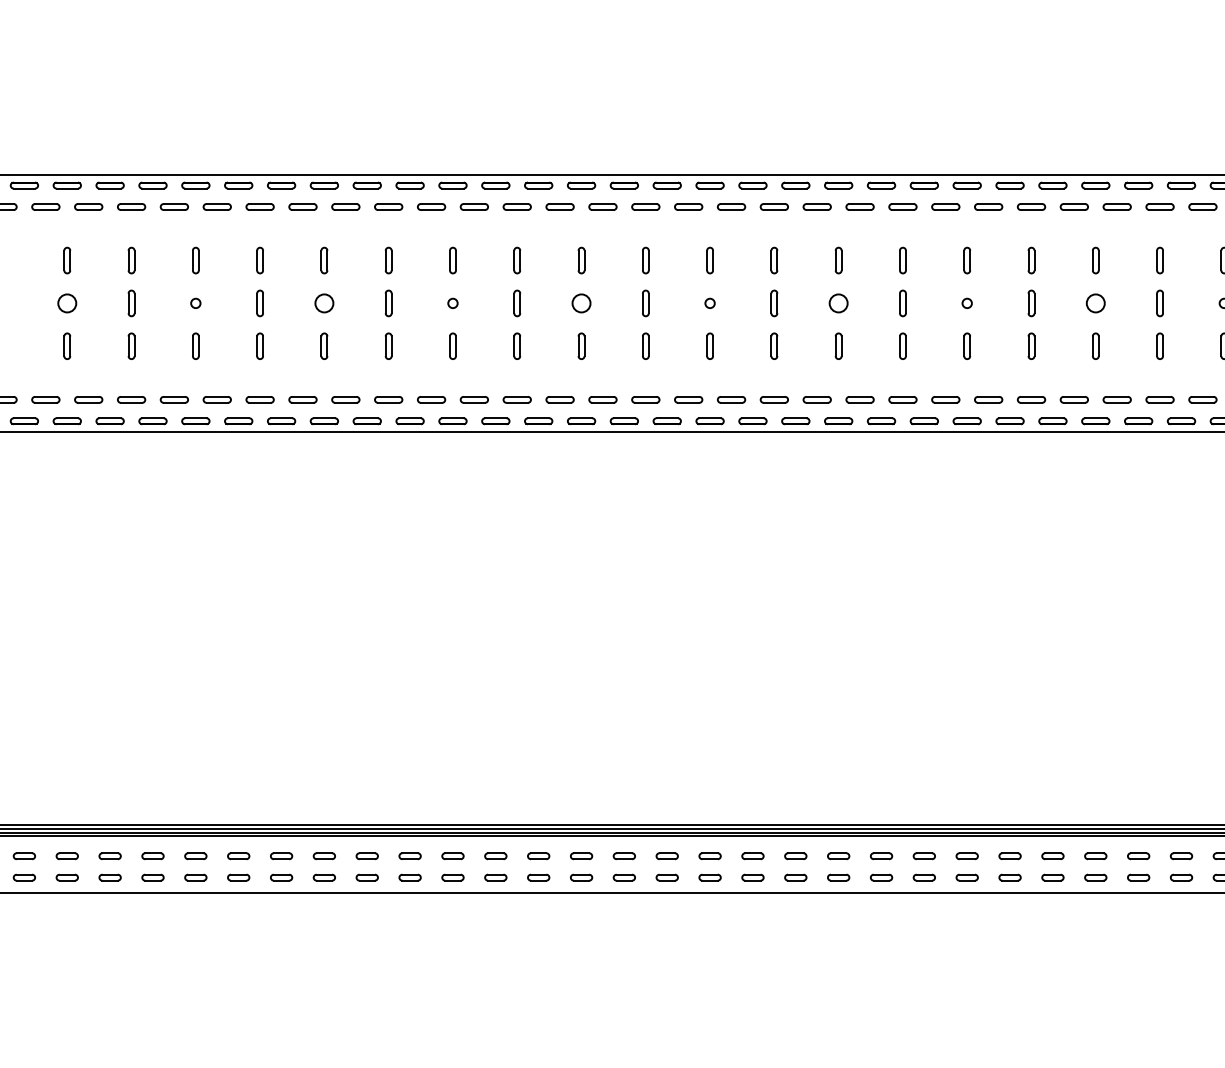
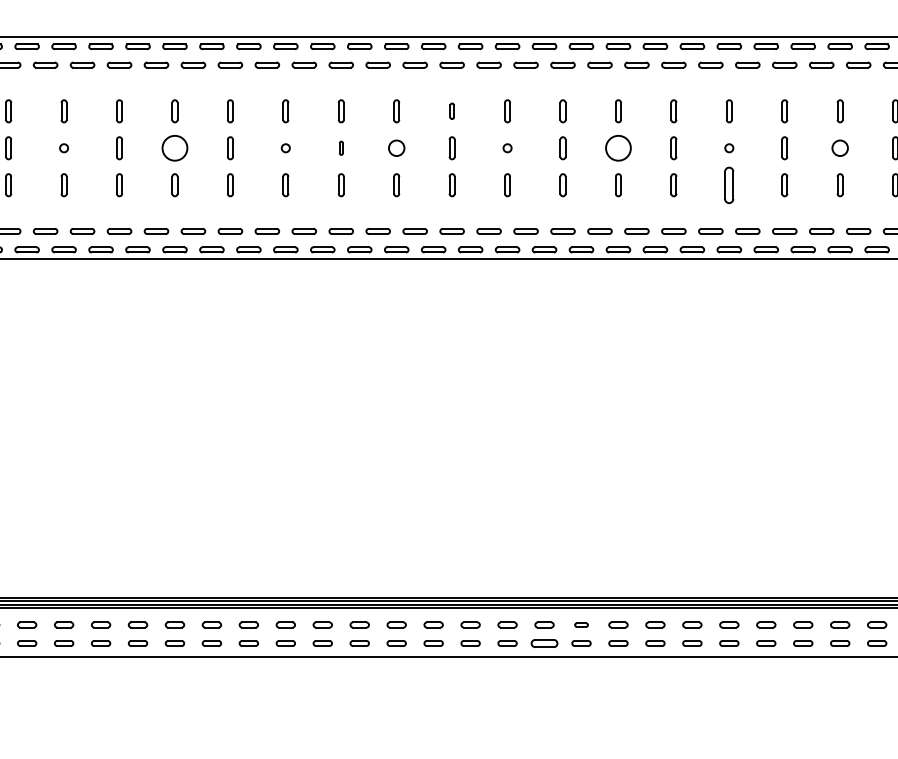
part: (645, 260) -> (451, 111), size x0.7
circle: (324, 303) -> (175, 148), size x1.6
part: (517, 303) -> (341, 148), size x0.6
circle: (838, 303) -> (618, 148), size x1.6
part: (967, 345) -> (729, 184), size x1.6
part: (795, 856) -> (581, 625), size x0.7
part: (752, 877) -> (544, 643), size x1.4

